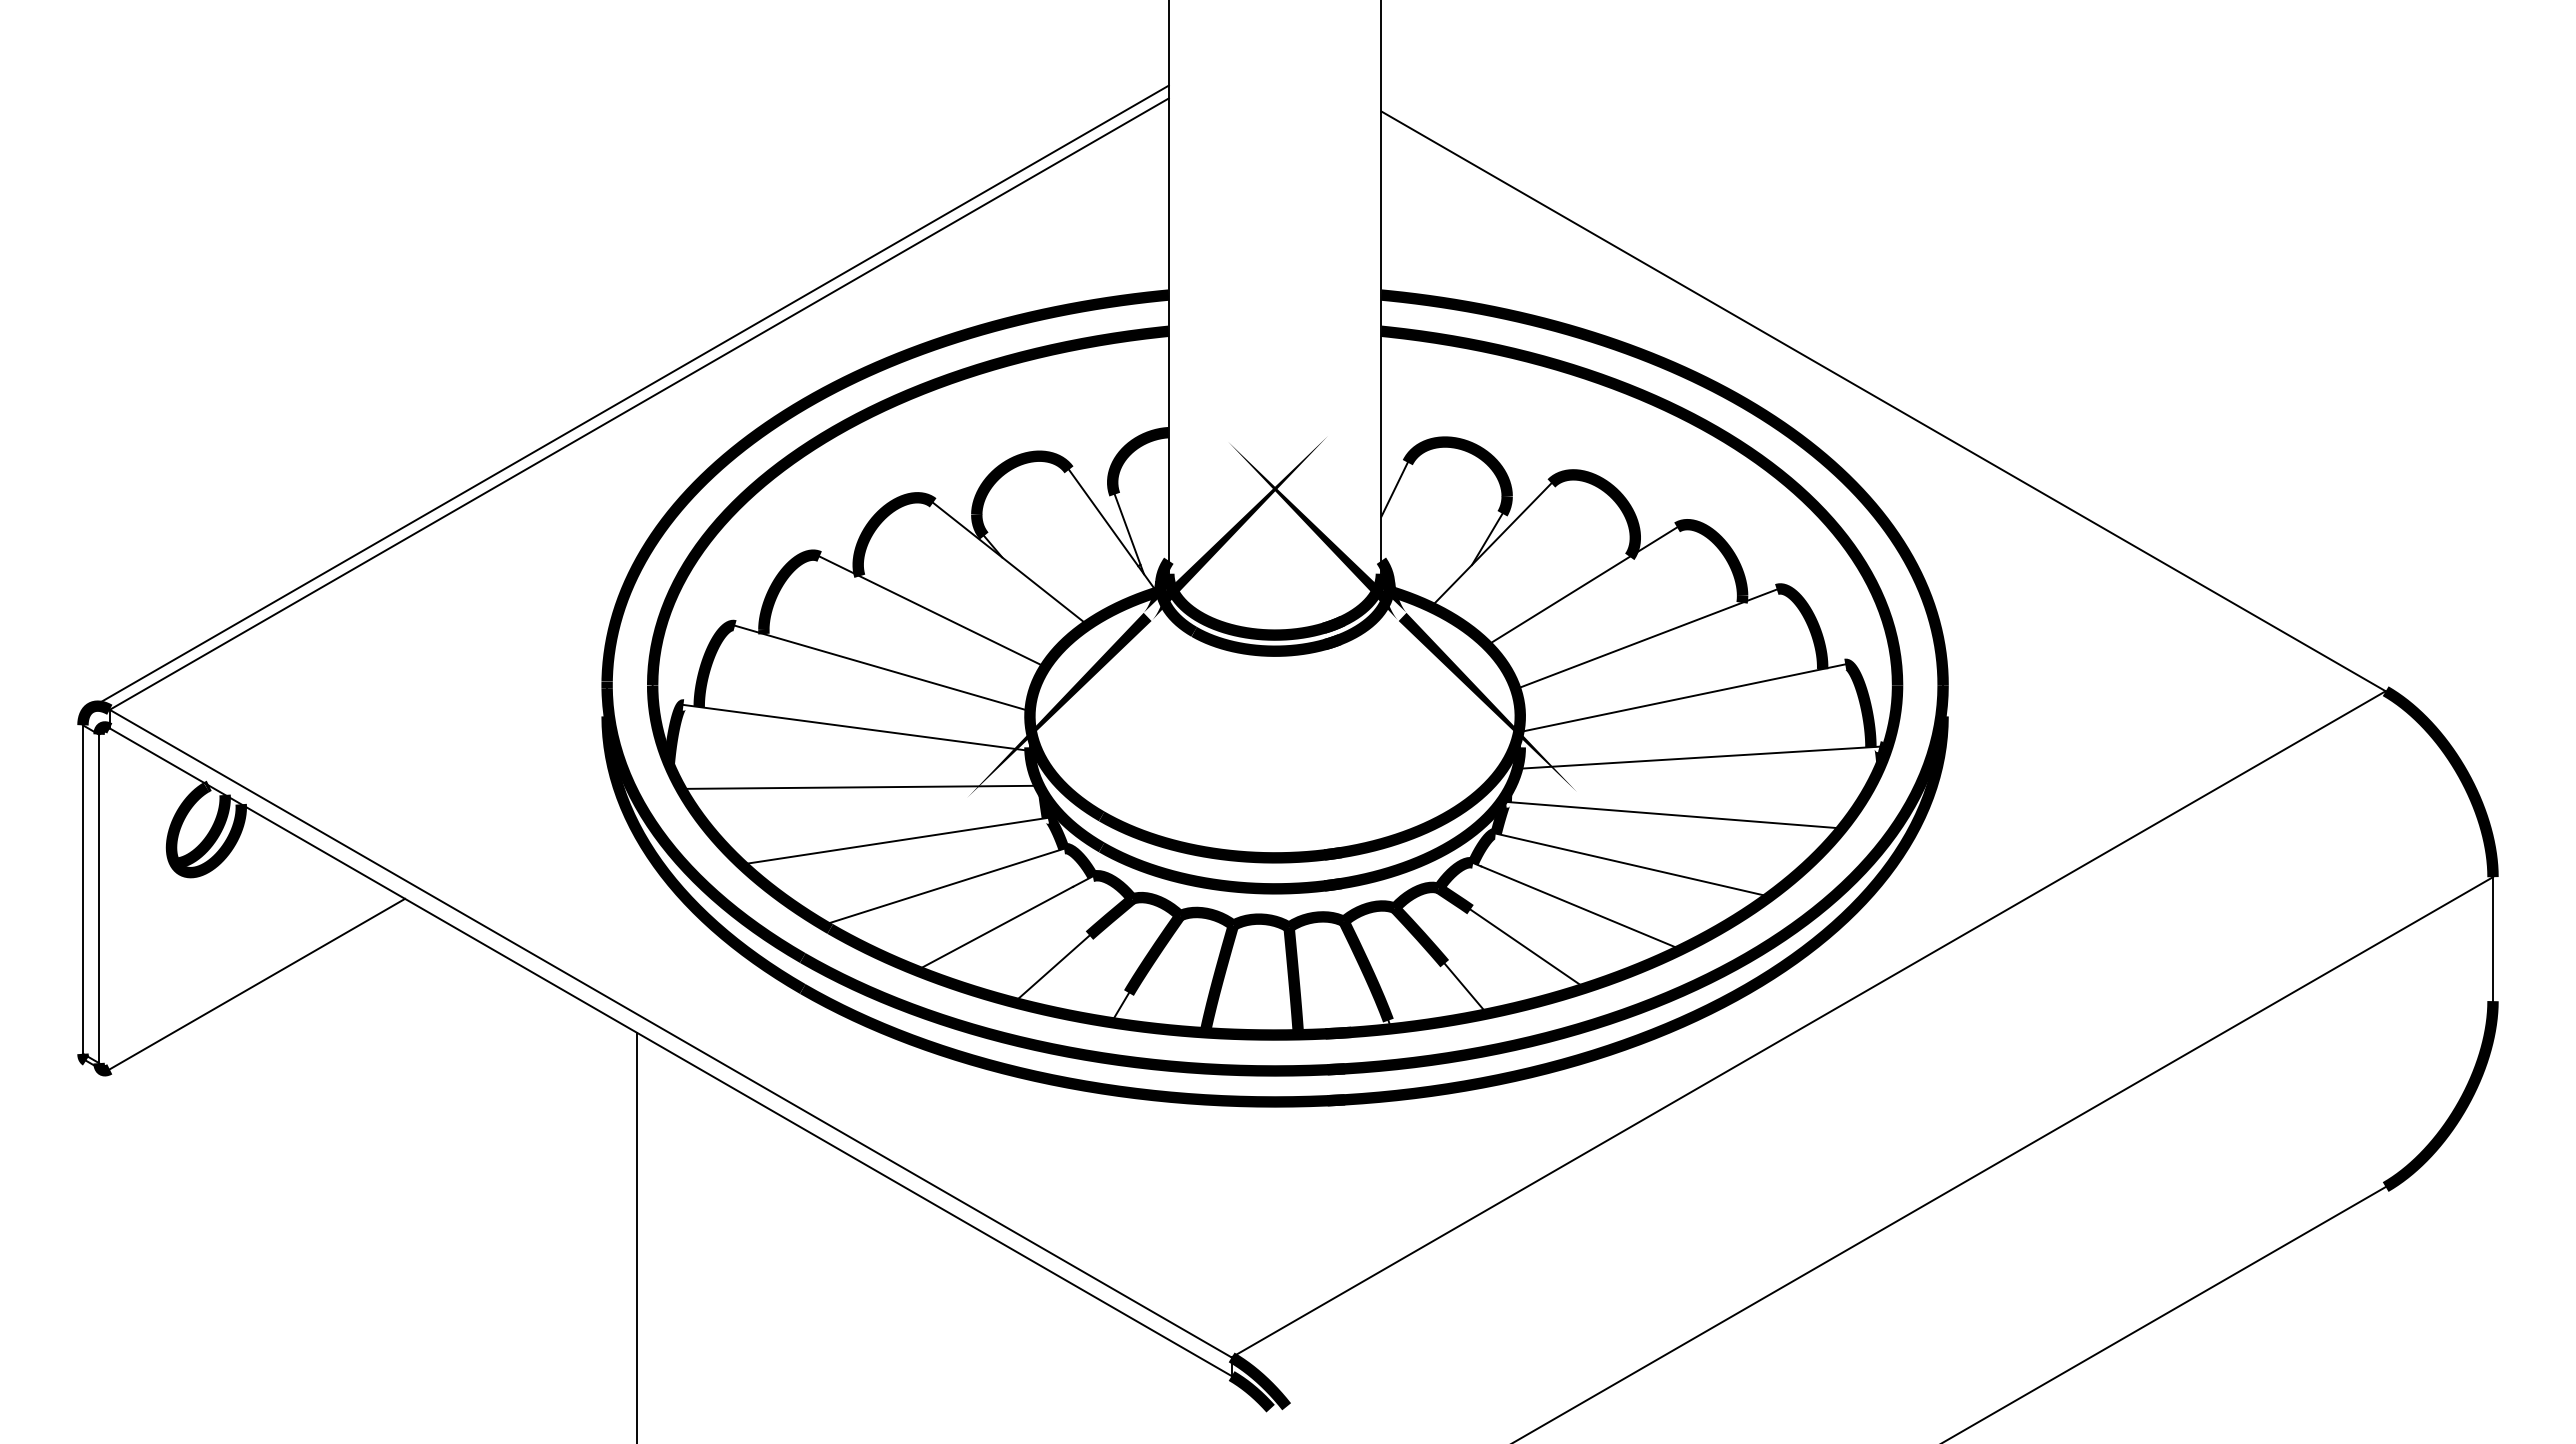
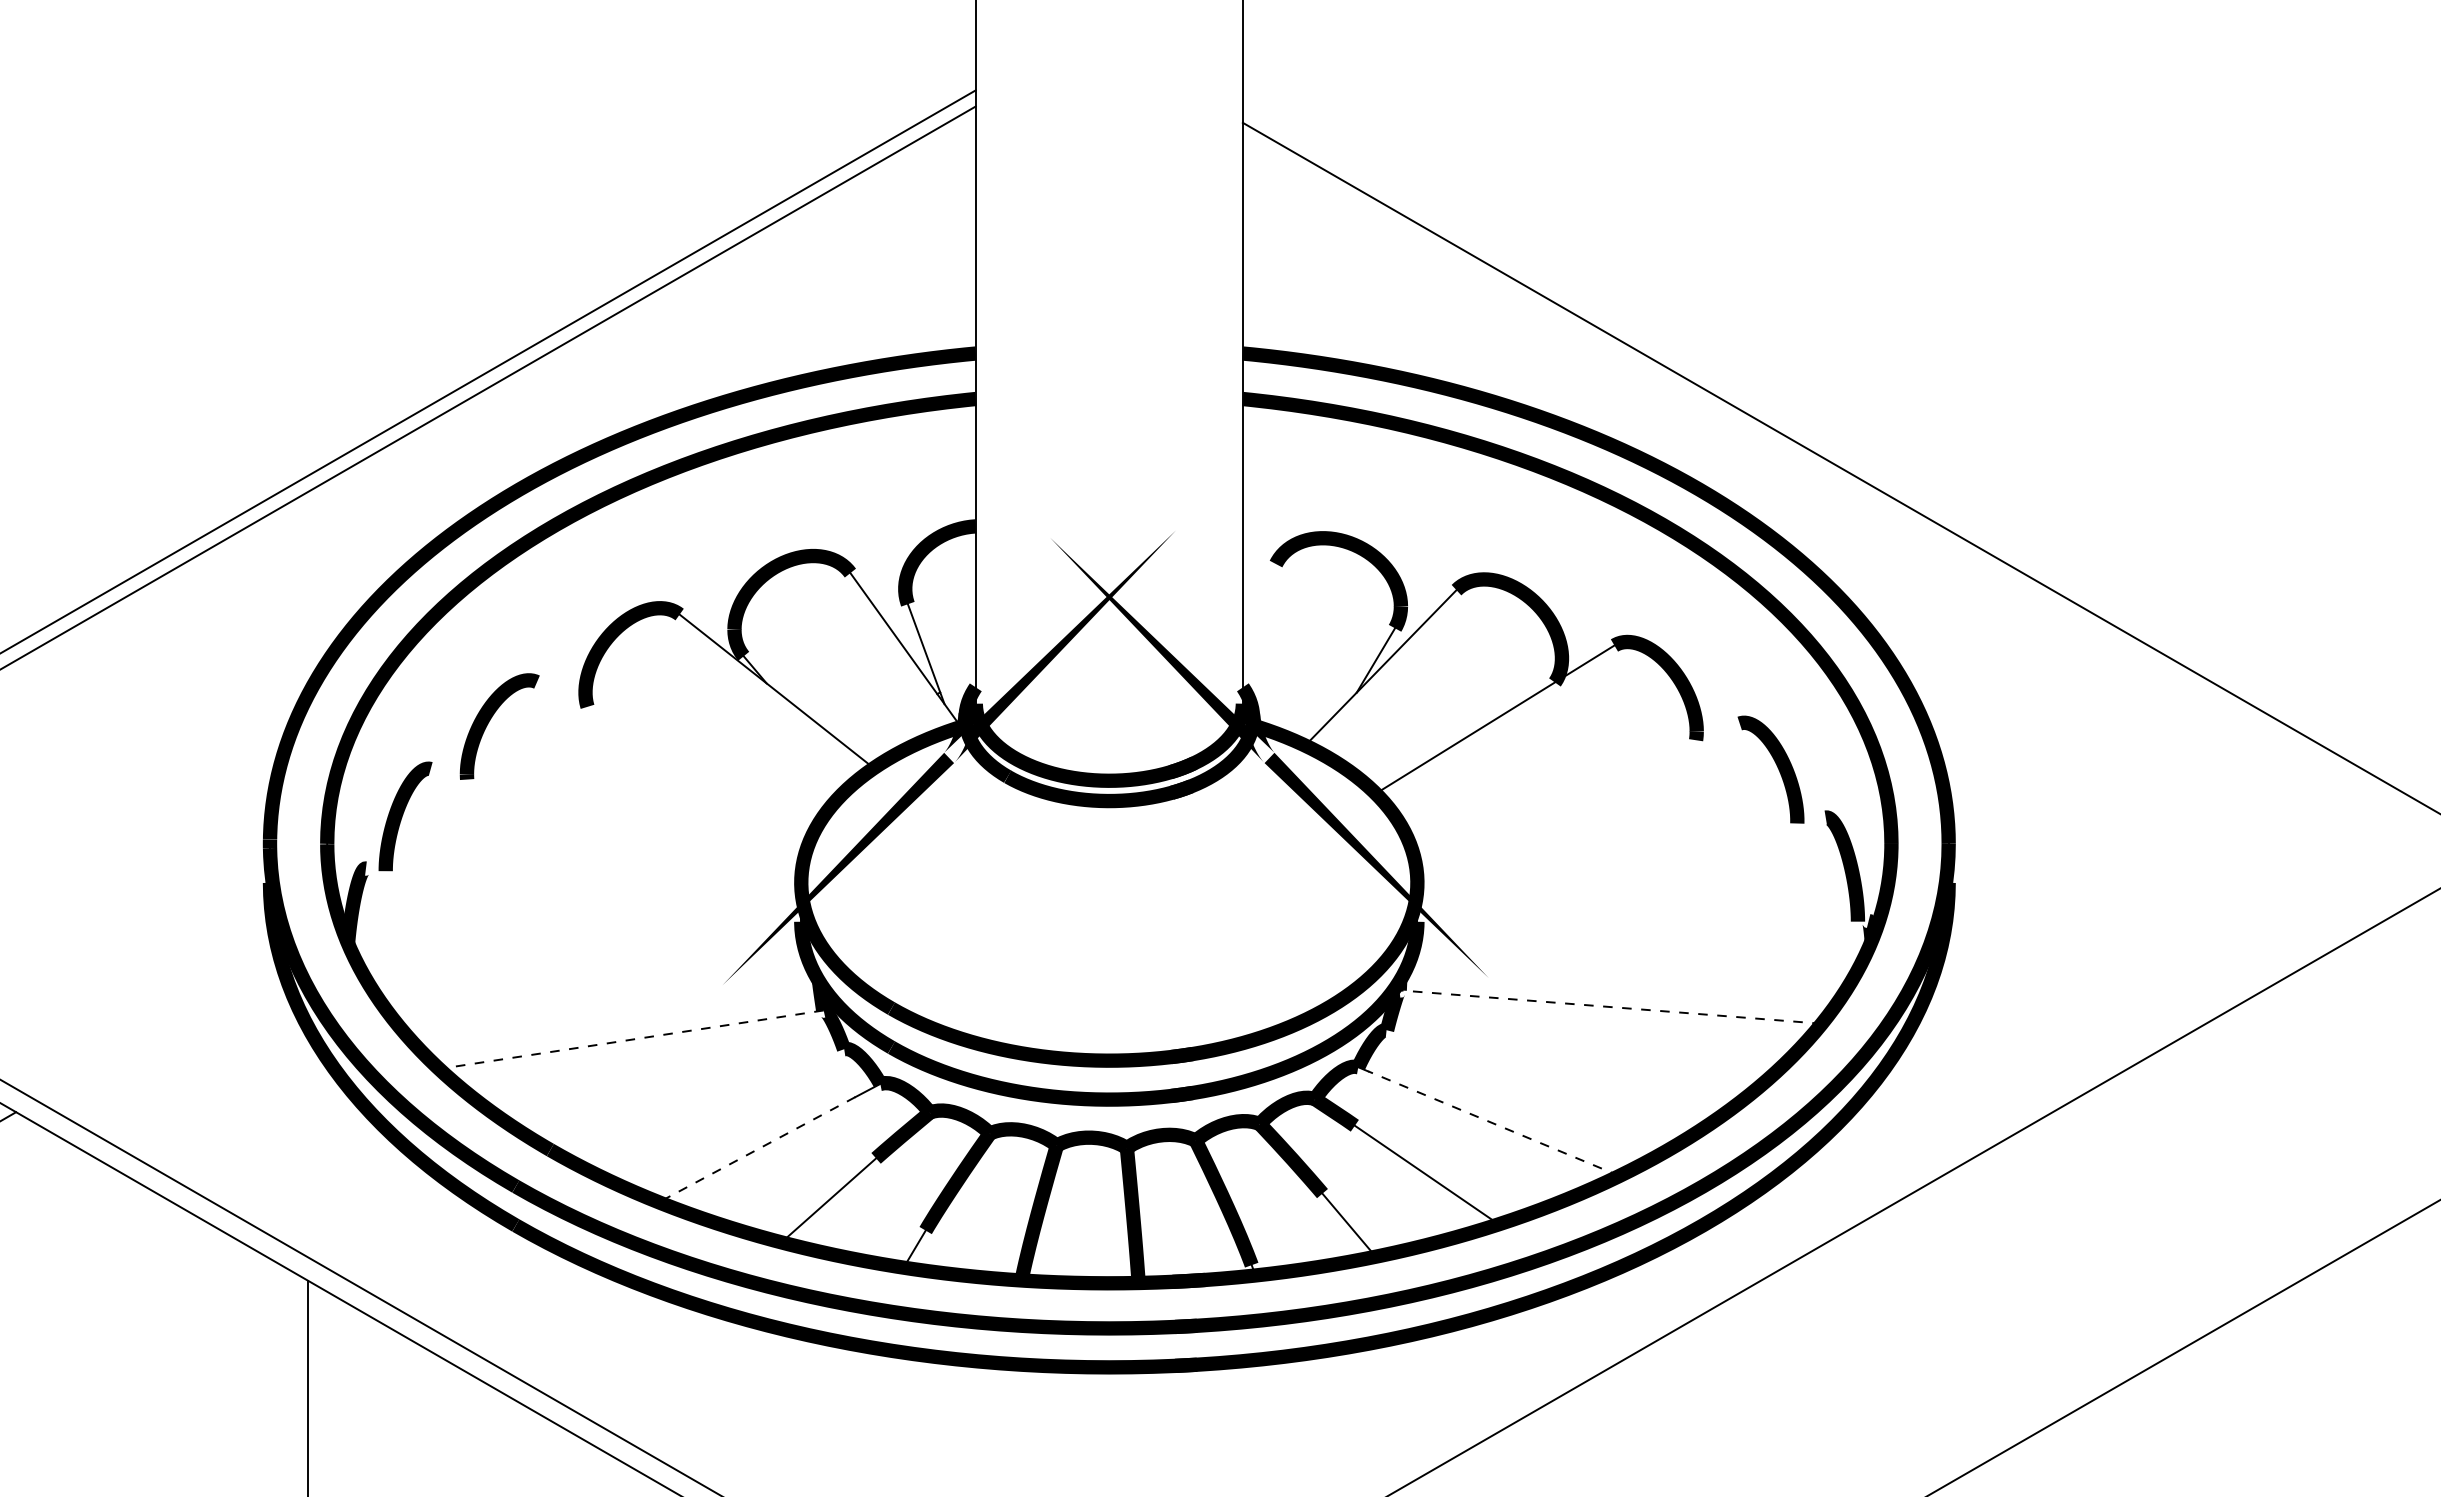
line: (1394, 489) -> (1259, 597), removed
line: (932, 611) -> (678, 751), removed
line: (1645, 639) -> (1574, 786), removed
line: (882, 668) -> (616, 822), removed
line: (1682, 697) -> (1621, 859), removed
line: (856, 727) -> (583, 896), removed
line: (1698, 757) -> (1641, 934), removed
line: (860, 786) -> (588, 971), removed
line: (1674, 815) -> (1611, 1007), solid -> dashed
line: (894, 841) -> (631, 1040), solid -> dashed
line: (1632, 864) -> (1558, 1069), removed
line: (943, 886) -> (692, 1096), removed
line: (1580, 907) -> (1493, 1123), solid -> dashed
line: (994, 928) -> (756, 1149), solid -> dashed

